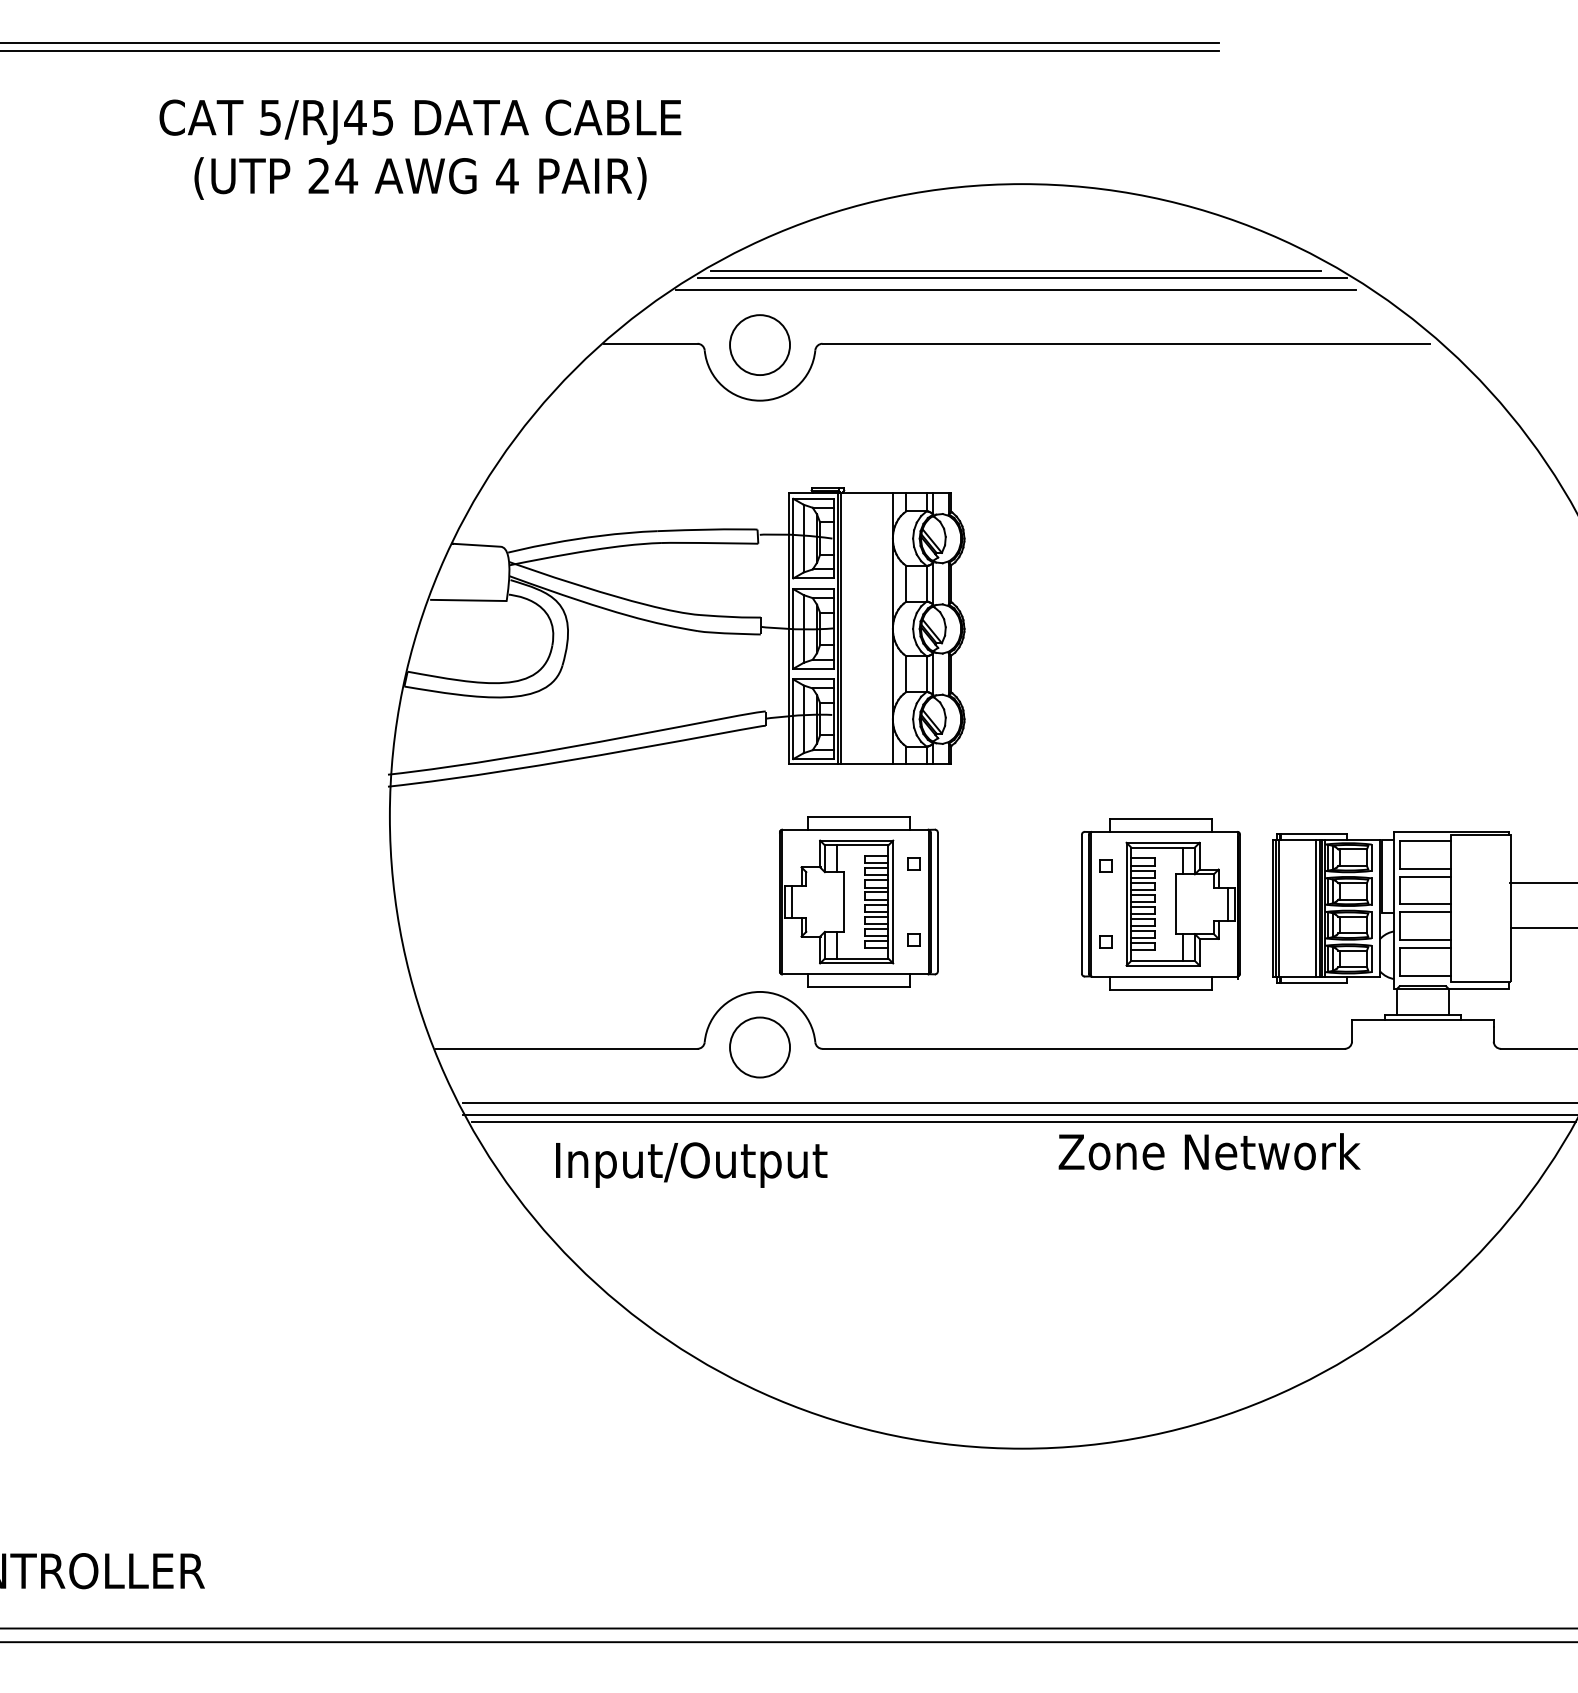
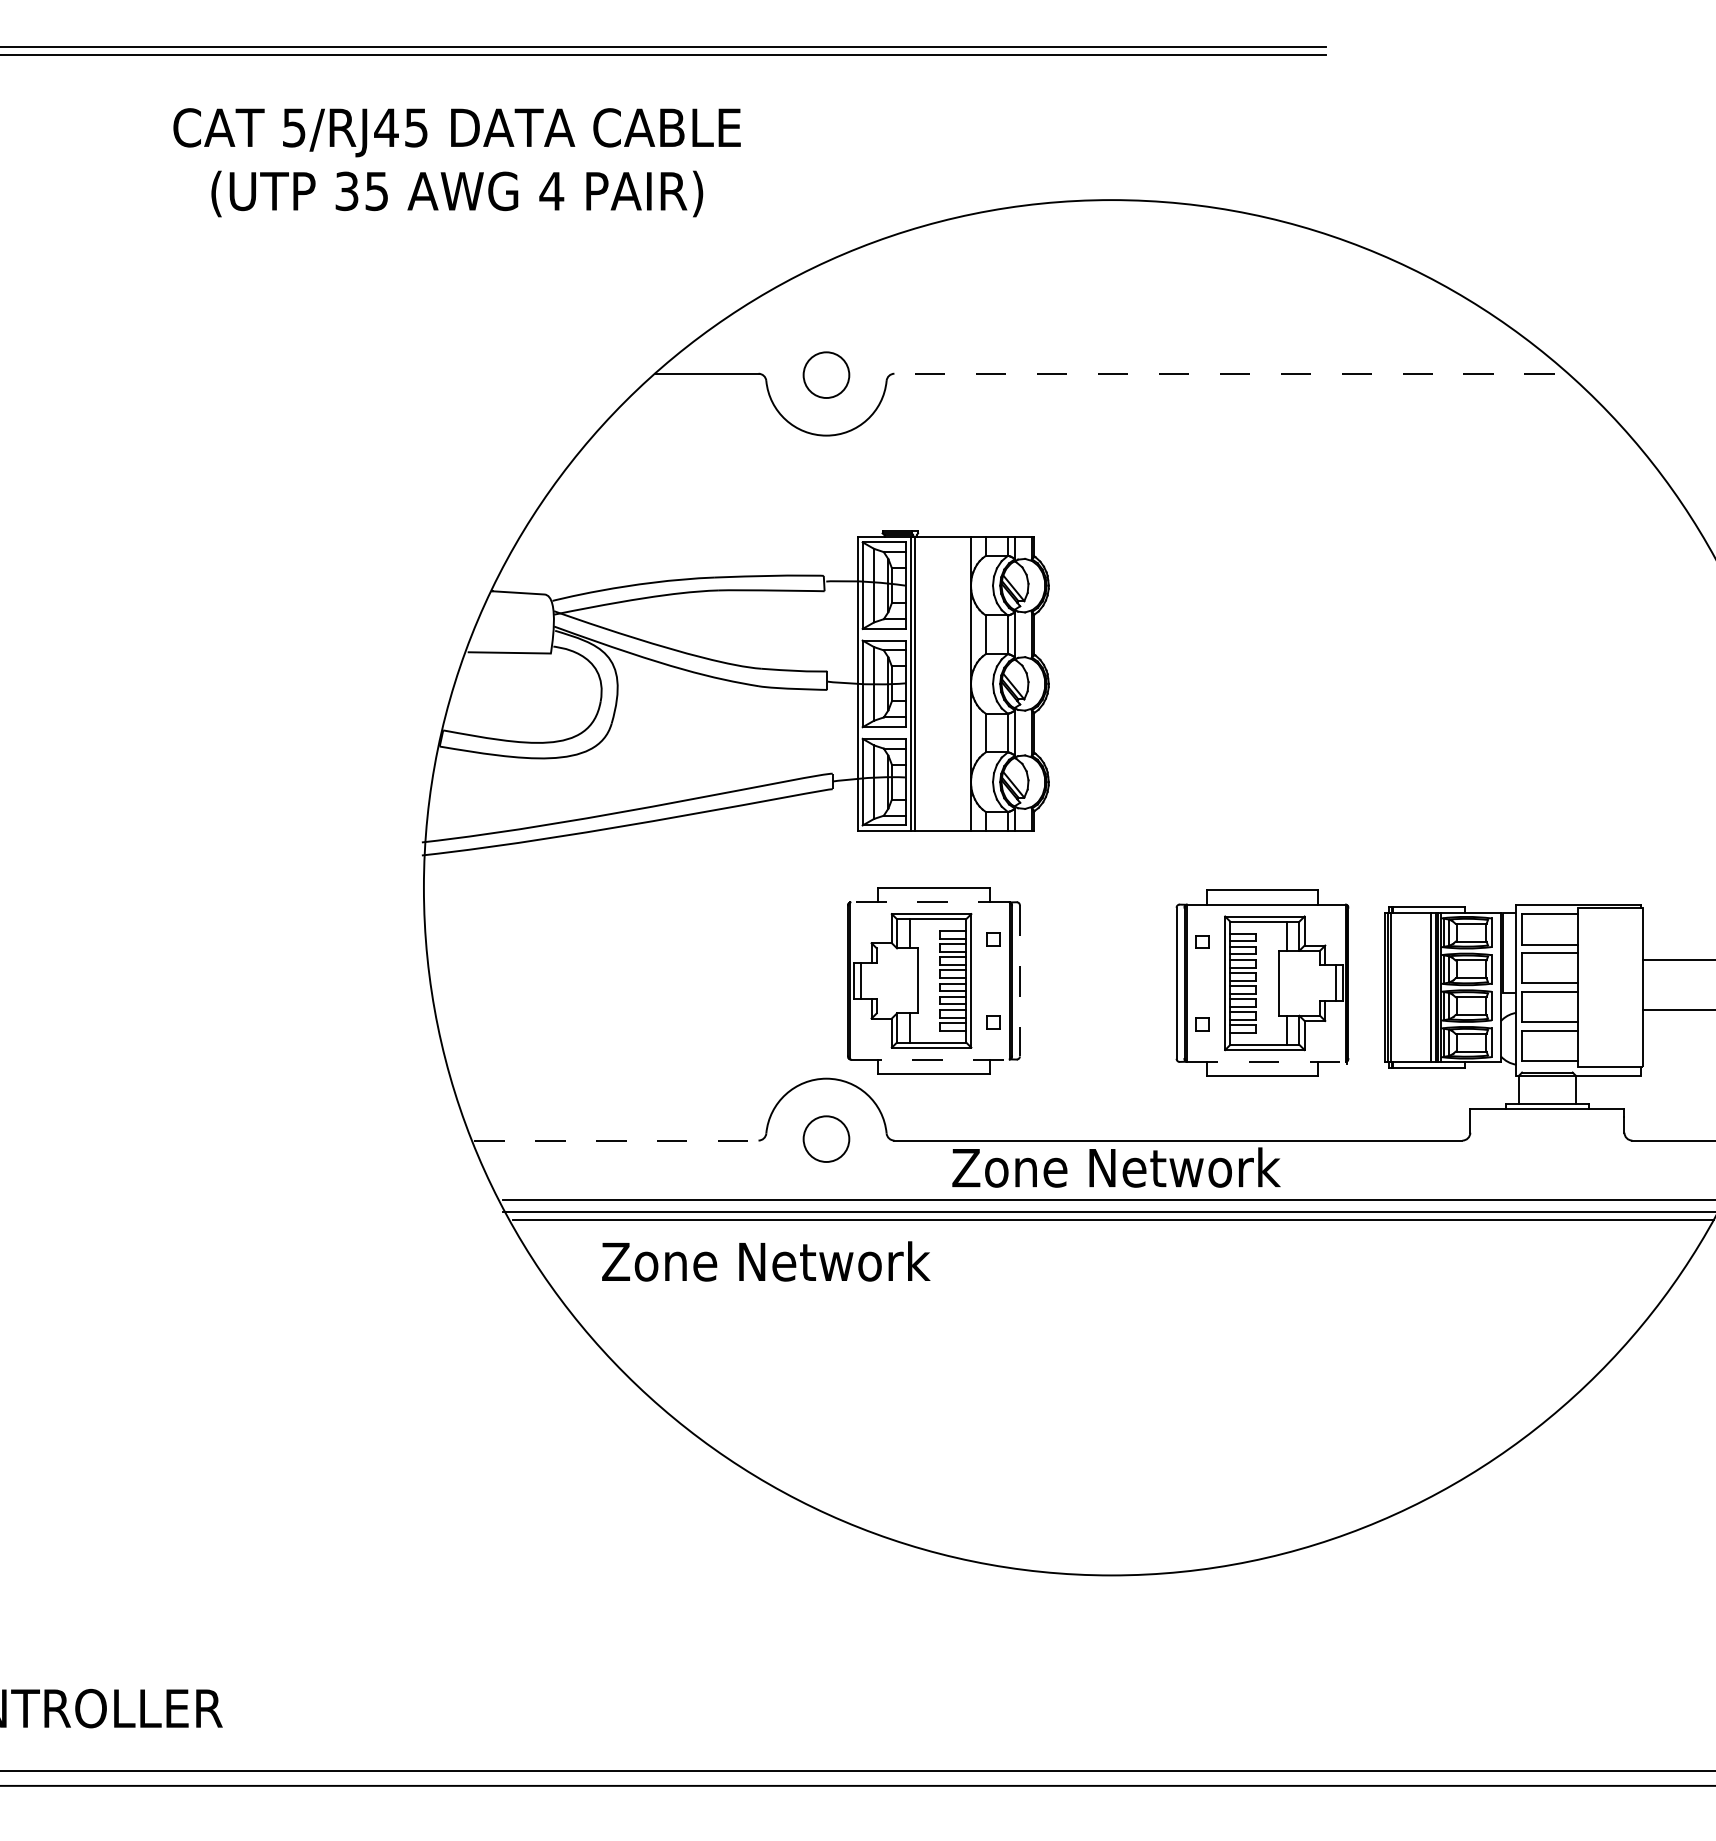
text: (333, 176) -> (362, 191), 24 -> 35
line: (1015, 270) -> (1104, 294), removed
line: (1022, 277) -> (1111, 301), removed
line: (1015, 289) -> (1104, 314), removed
line: (1126, 343) -> (1225, 373), solid -> dashed
circle: (759, 344) -> (825, 374), size x0.7
line: (854, 829) -> (929, 902), solid -> dashed
line: (937, 902) -> (1019, 981), solid -> dashed
line: (855, 974) -> (930, 1059), solid -> dashed
line: (1165, 976) -> (1267, 1061), solid -> dashed
circle: (760, 1047) -> (827, 1139), size x0.7
line: (566, 1048) -> (616, 1140), solid -> dashed
text: (1209, 1151) -> (1116, 1167), moved
text: (704, 1164) -> (766, 1266), Input/Output -> Zone Network

